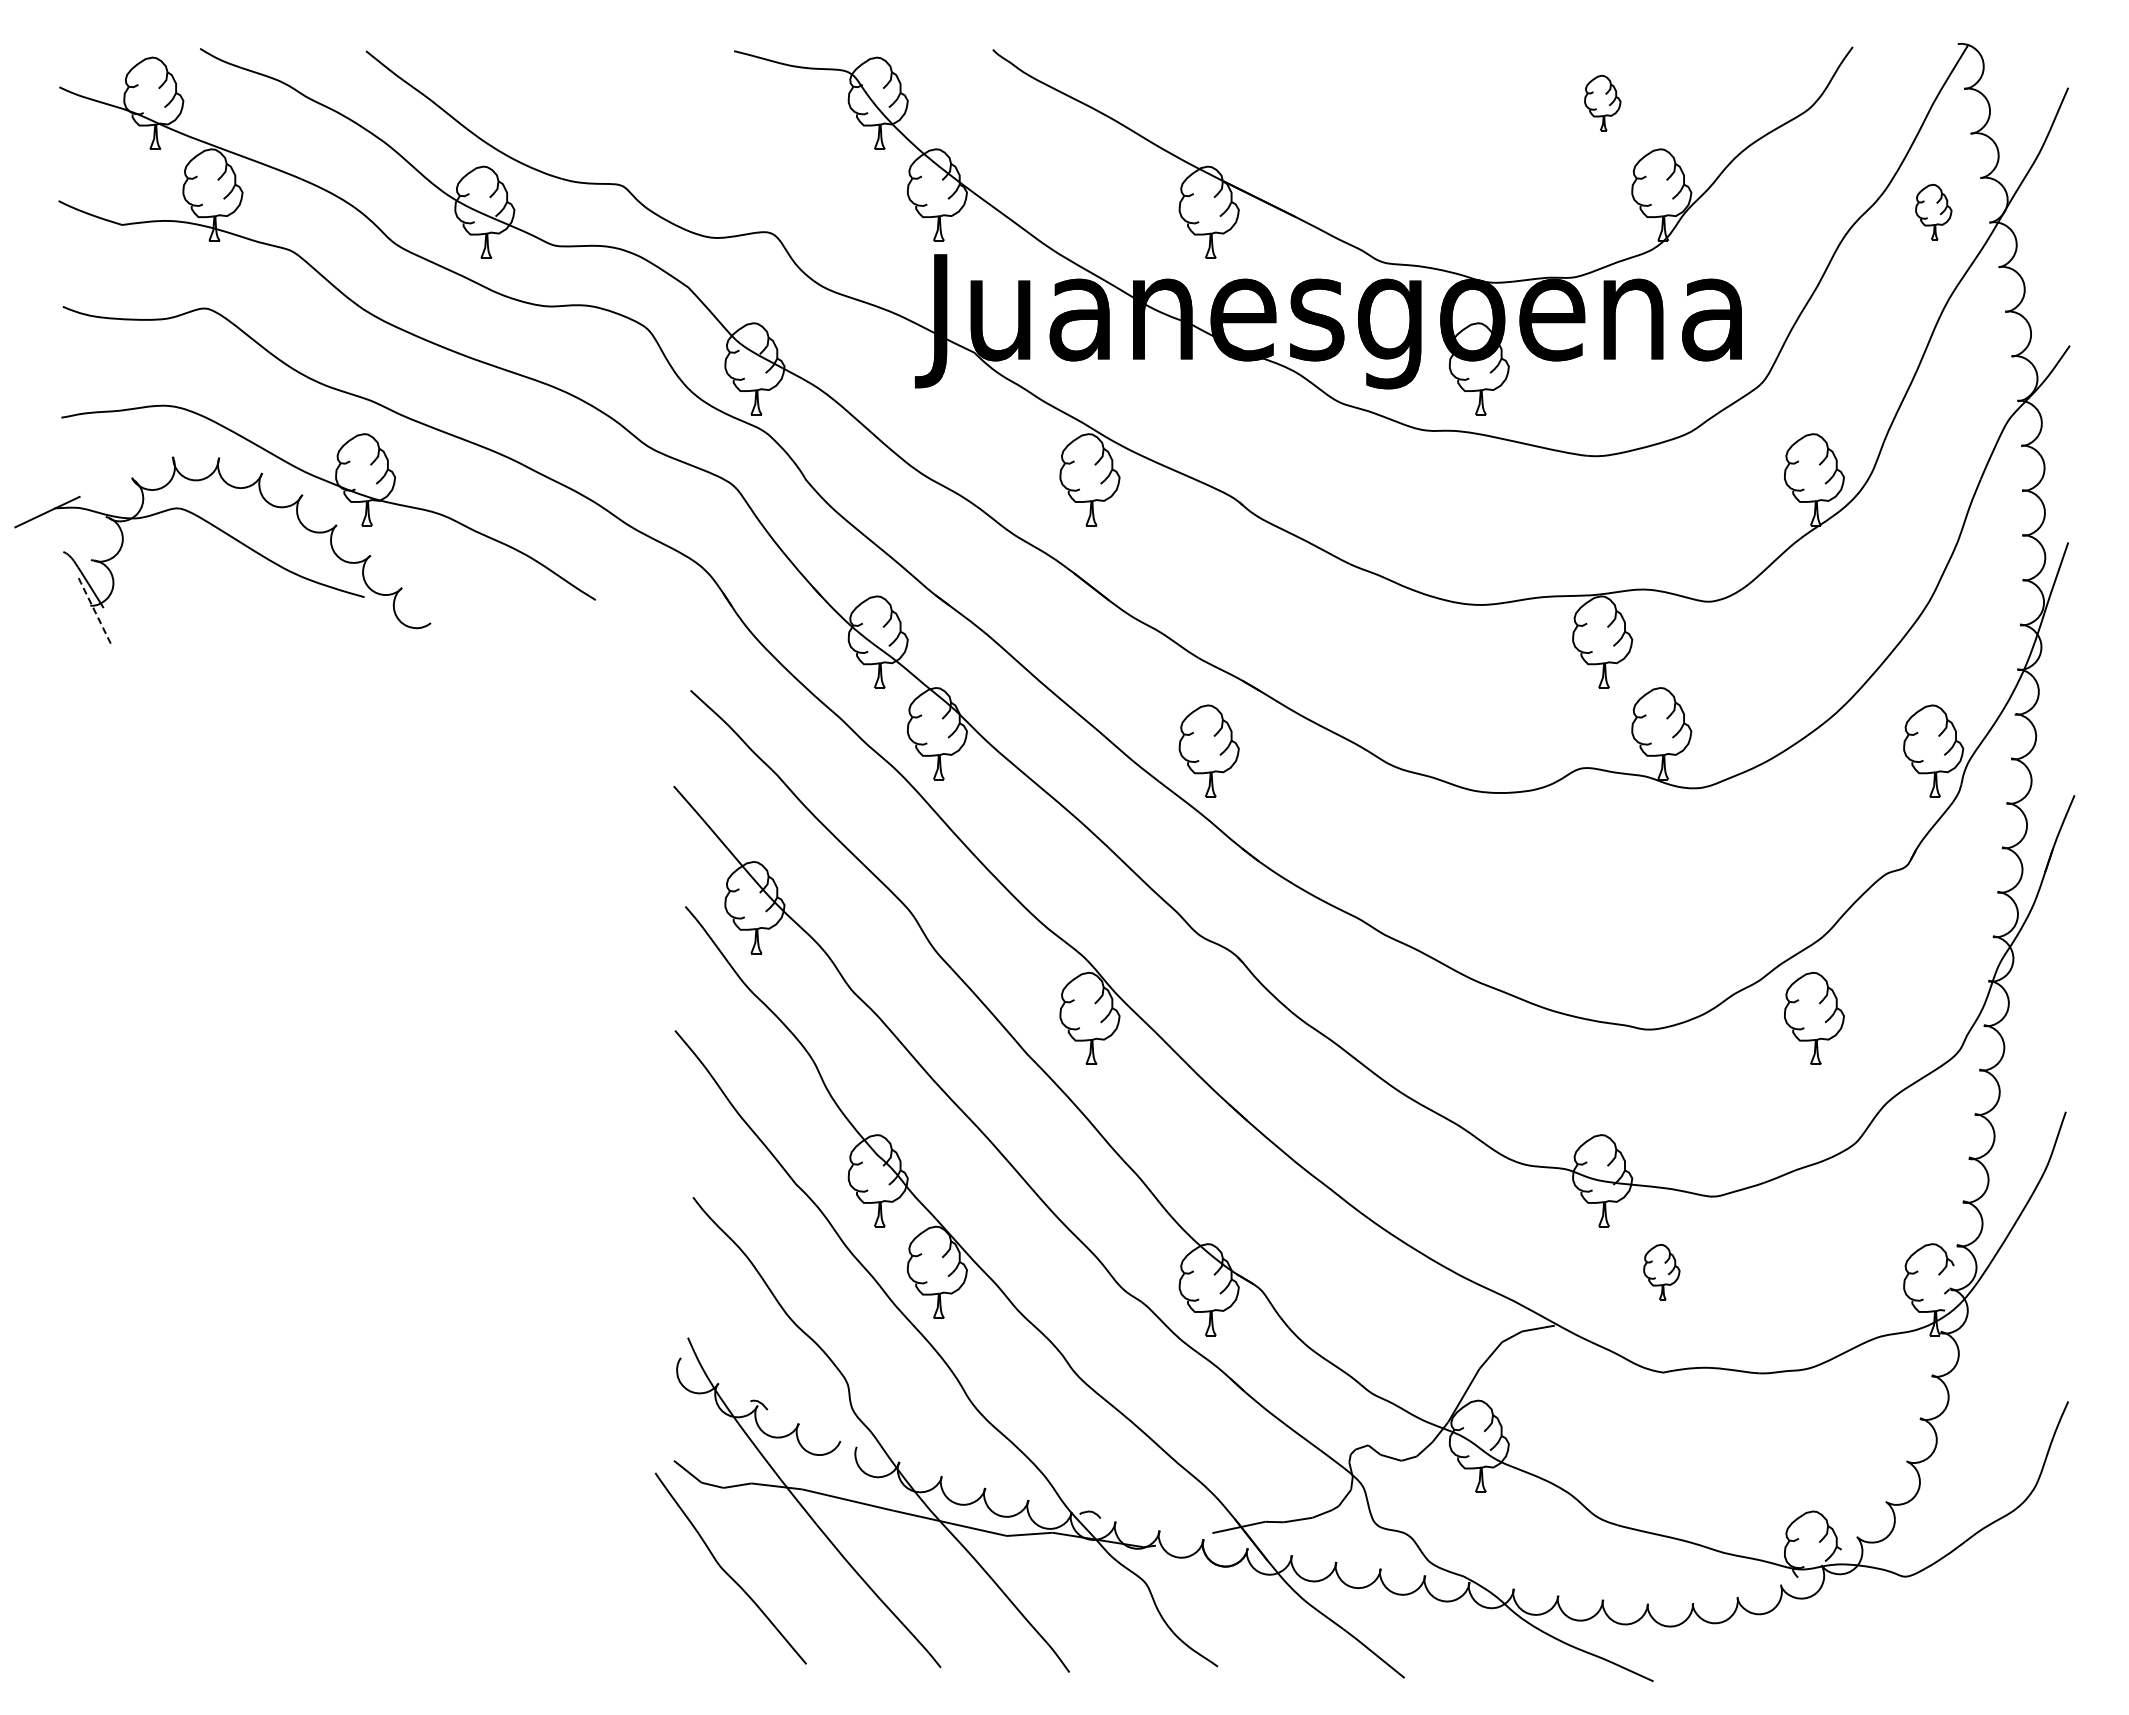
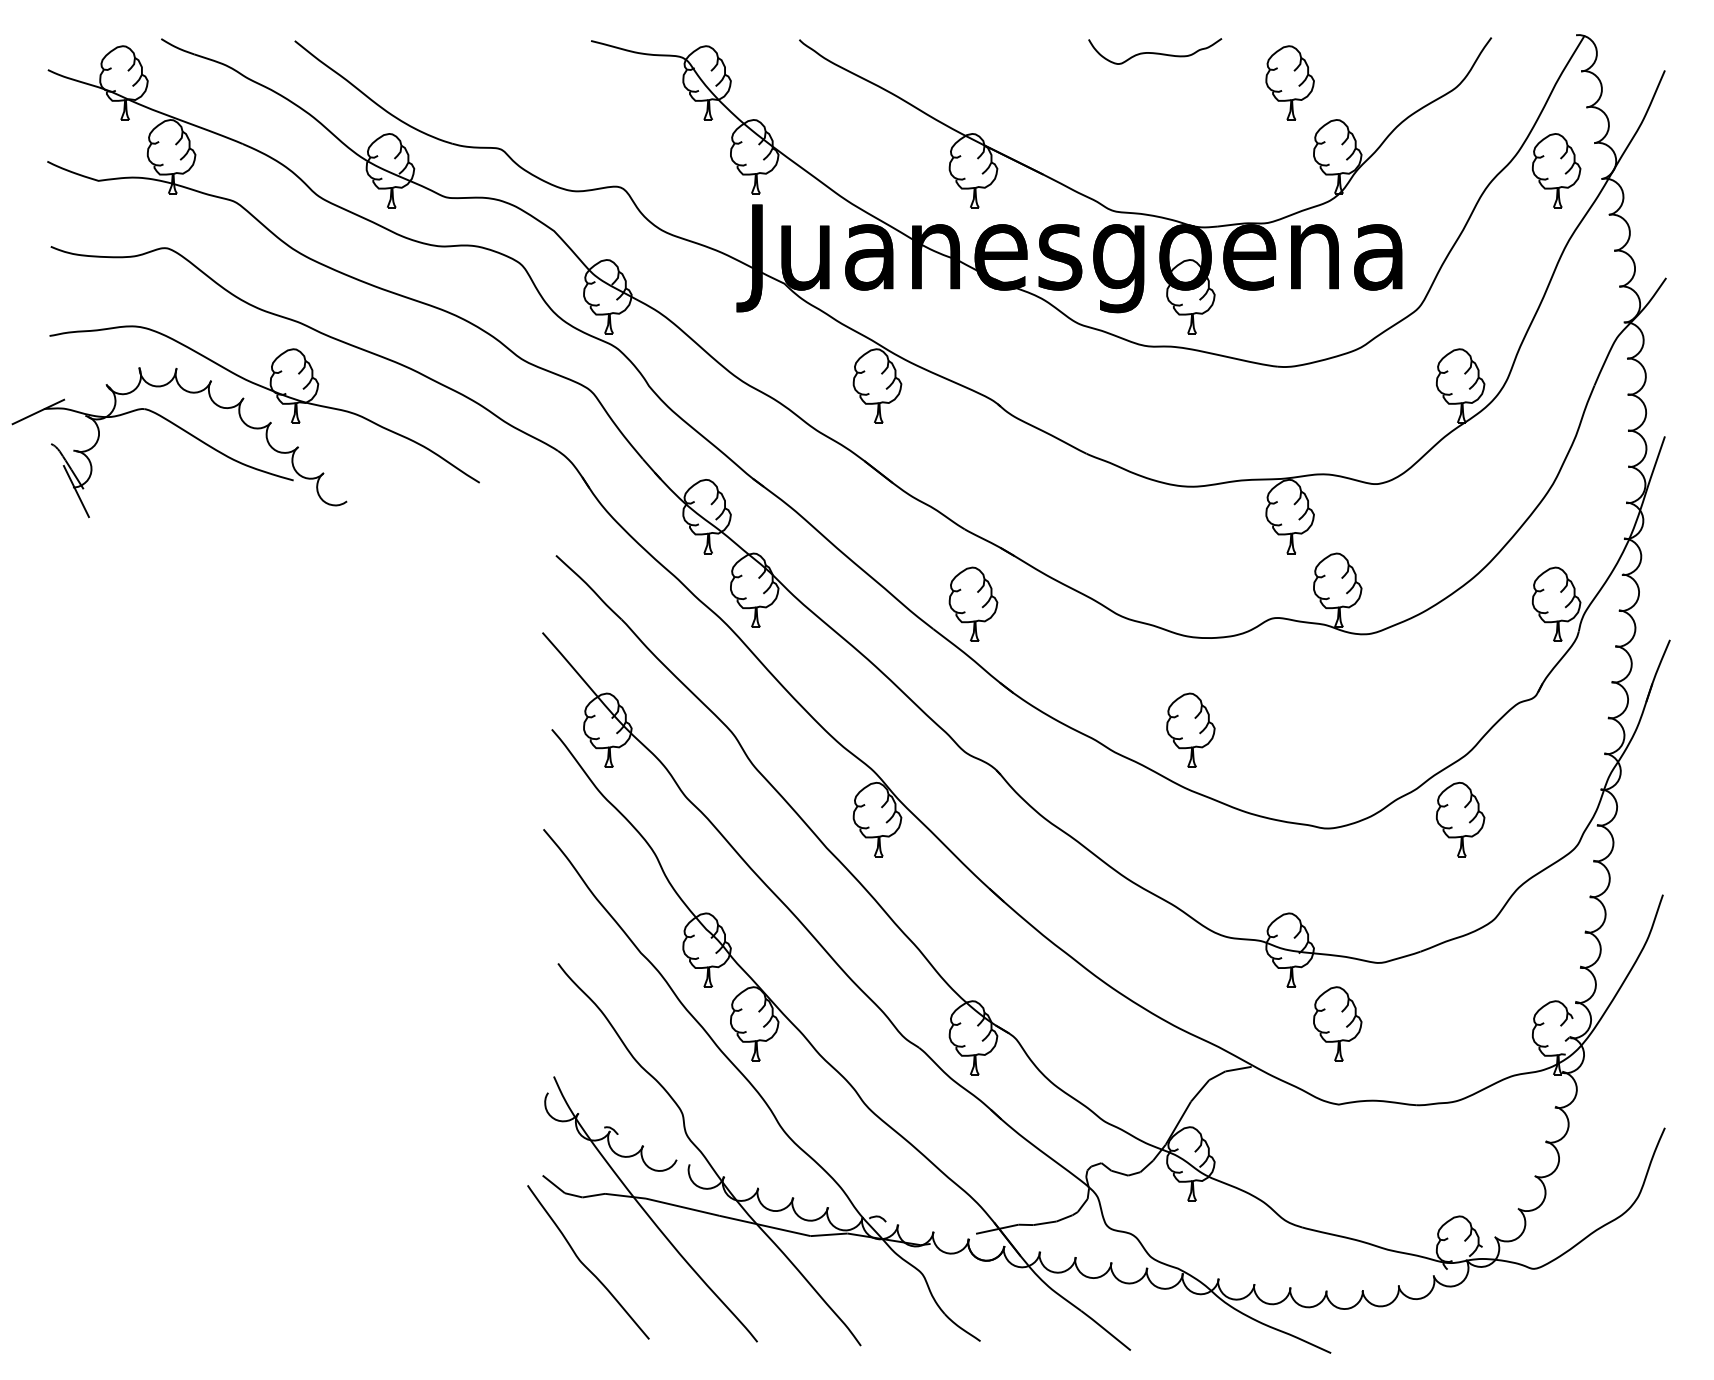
curve: (1435, 65) -> (1155, 52), added
part: (1602, 102) -> (1290, 82), size x1.67
part: (1933, 211) -> (1556, 170), size x1.67
line: (94, 609) -> (76, 490), dashed -> solid
part: (1479, 907) -> (1191, 730), added
part: (1661, 1271) -> (1337, 1023), size x1.67

